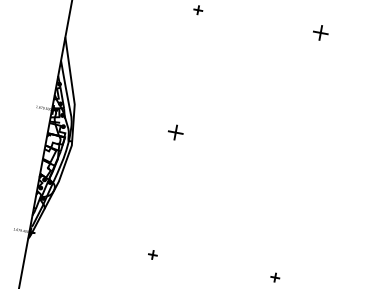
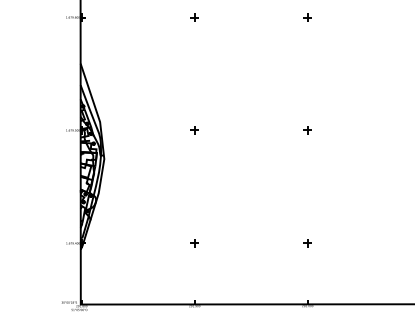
part: (320, 32) -> (307, 17), size x0.62
part: (175, 132) -> (194, 130), size x0.62
part: (297, 155) -> (307, 130), added

